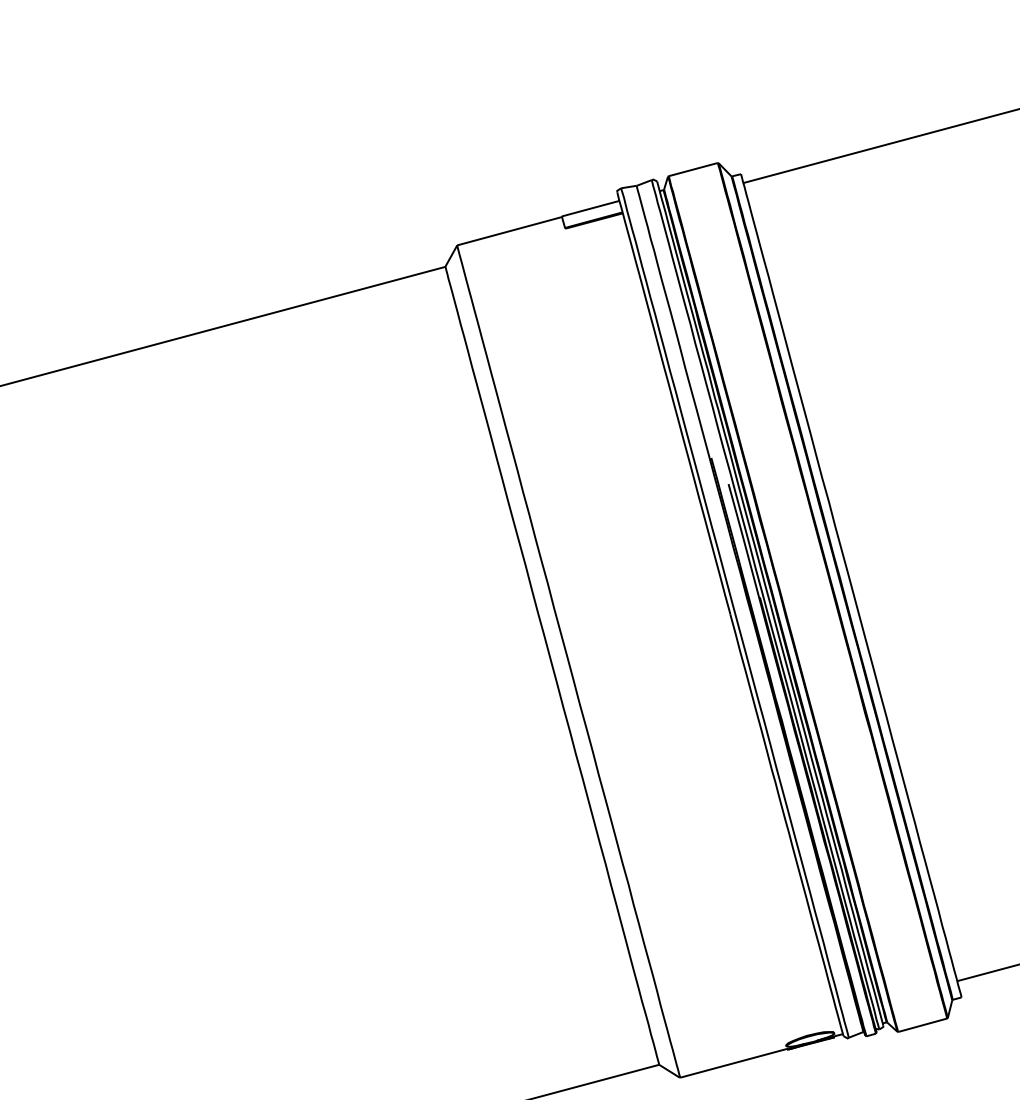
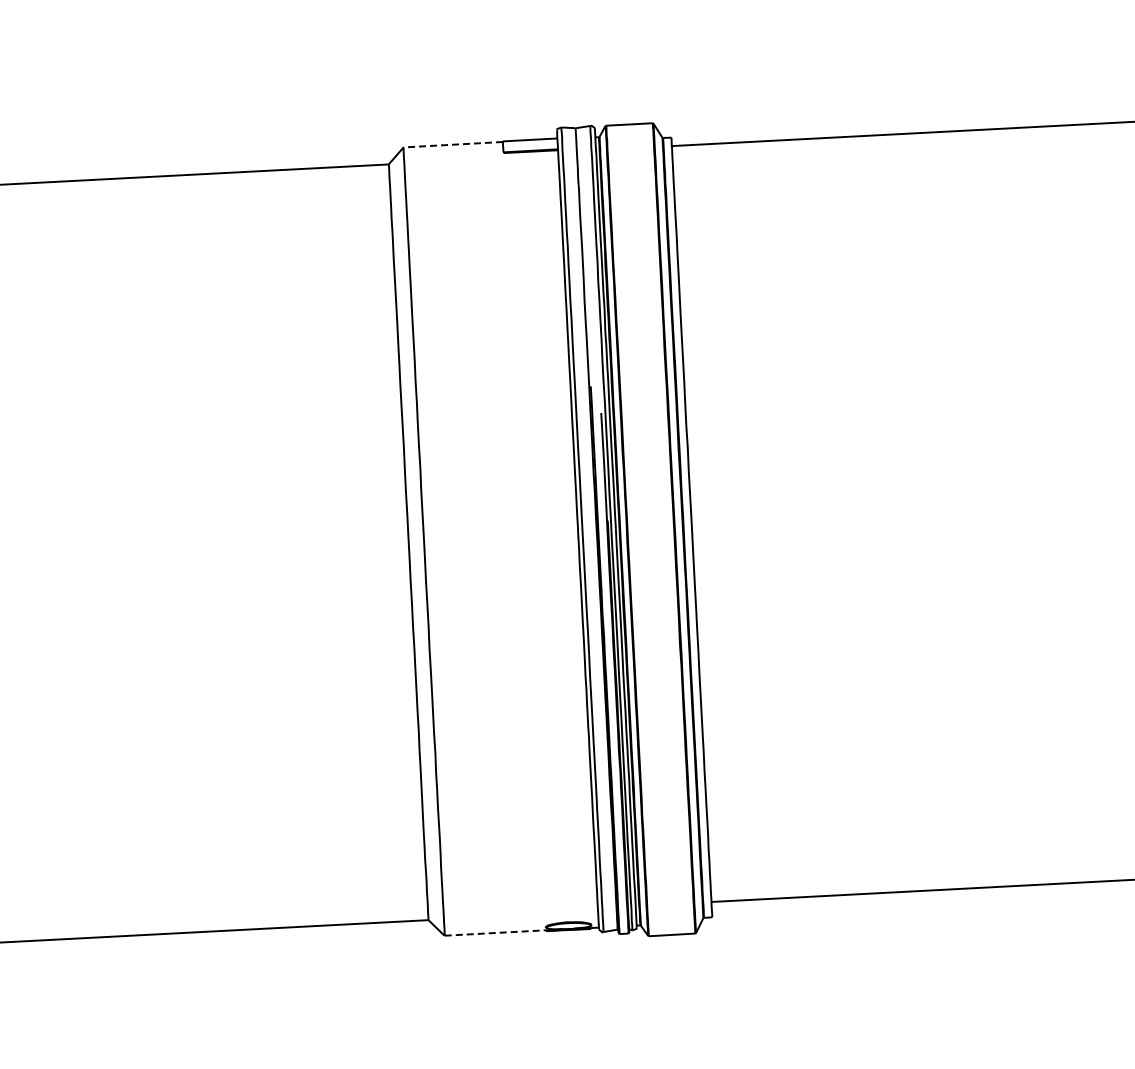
line: (509, 230) -> (453, 144), solid -> dashed
line: (734, 1062) -> (496, 932), solid -> dashed

